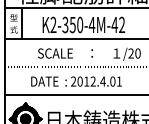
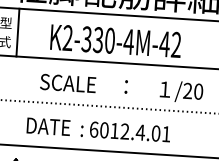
text: (72, 24) -> (97, 39), K2-350-4M-42 -> K2-330-4M-42
text: (73, 81) -> (93, 129), 2012.4.01 -> 6012.4.01

